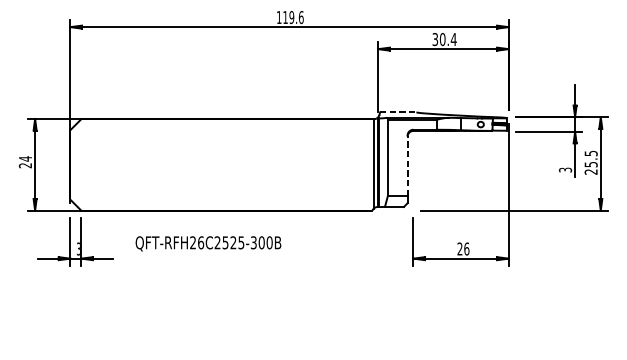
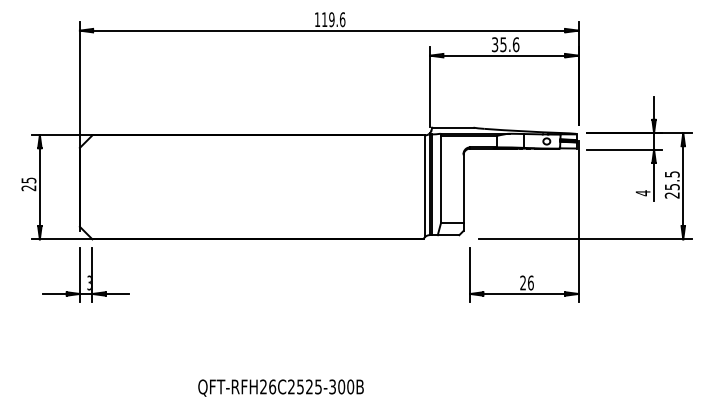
text: (448, 39) -> (509, 44), 30.4 -> 35.6
line: (397, 112) -> (452, 127), dashed -> solid
text: (25, 158) -> (28, 180), 24 -> 25
line: (407, 165) -> (463, 187), dashed -> solid
text: (564, 170) -> (642, 193), 3 -> 4
text: (207, 243) -> (280, 387), moved

